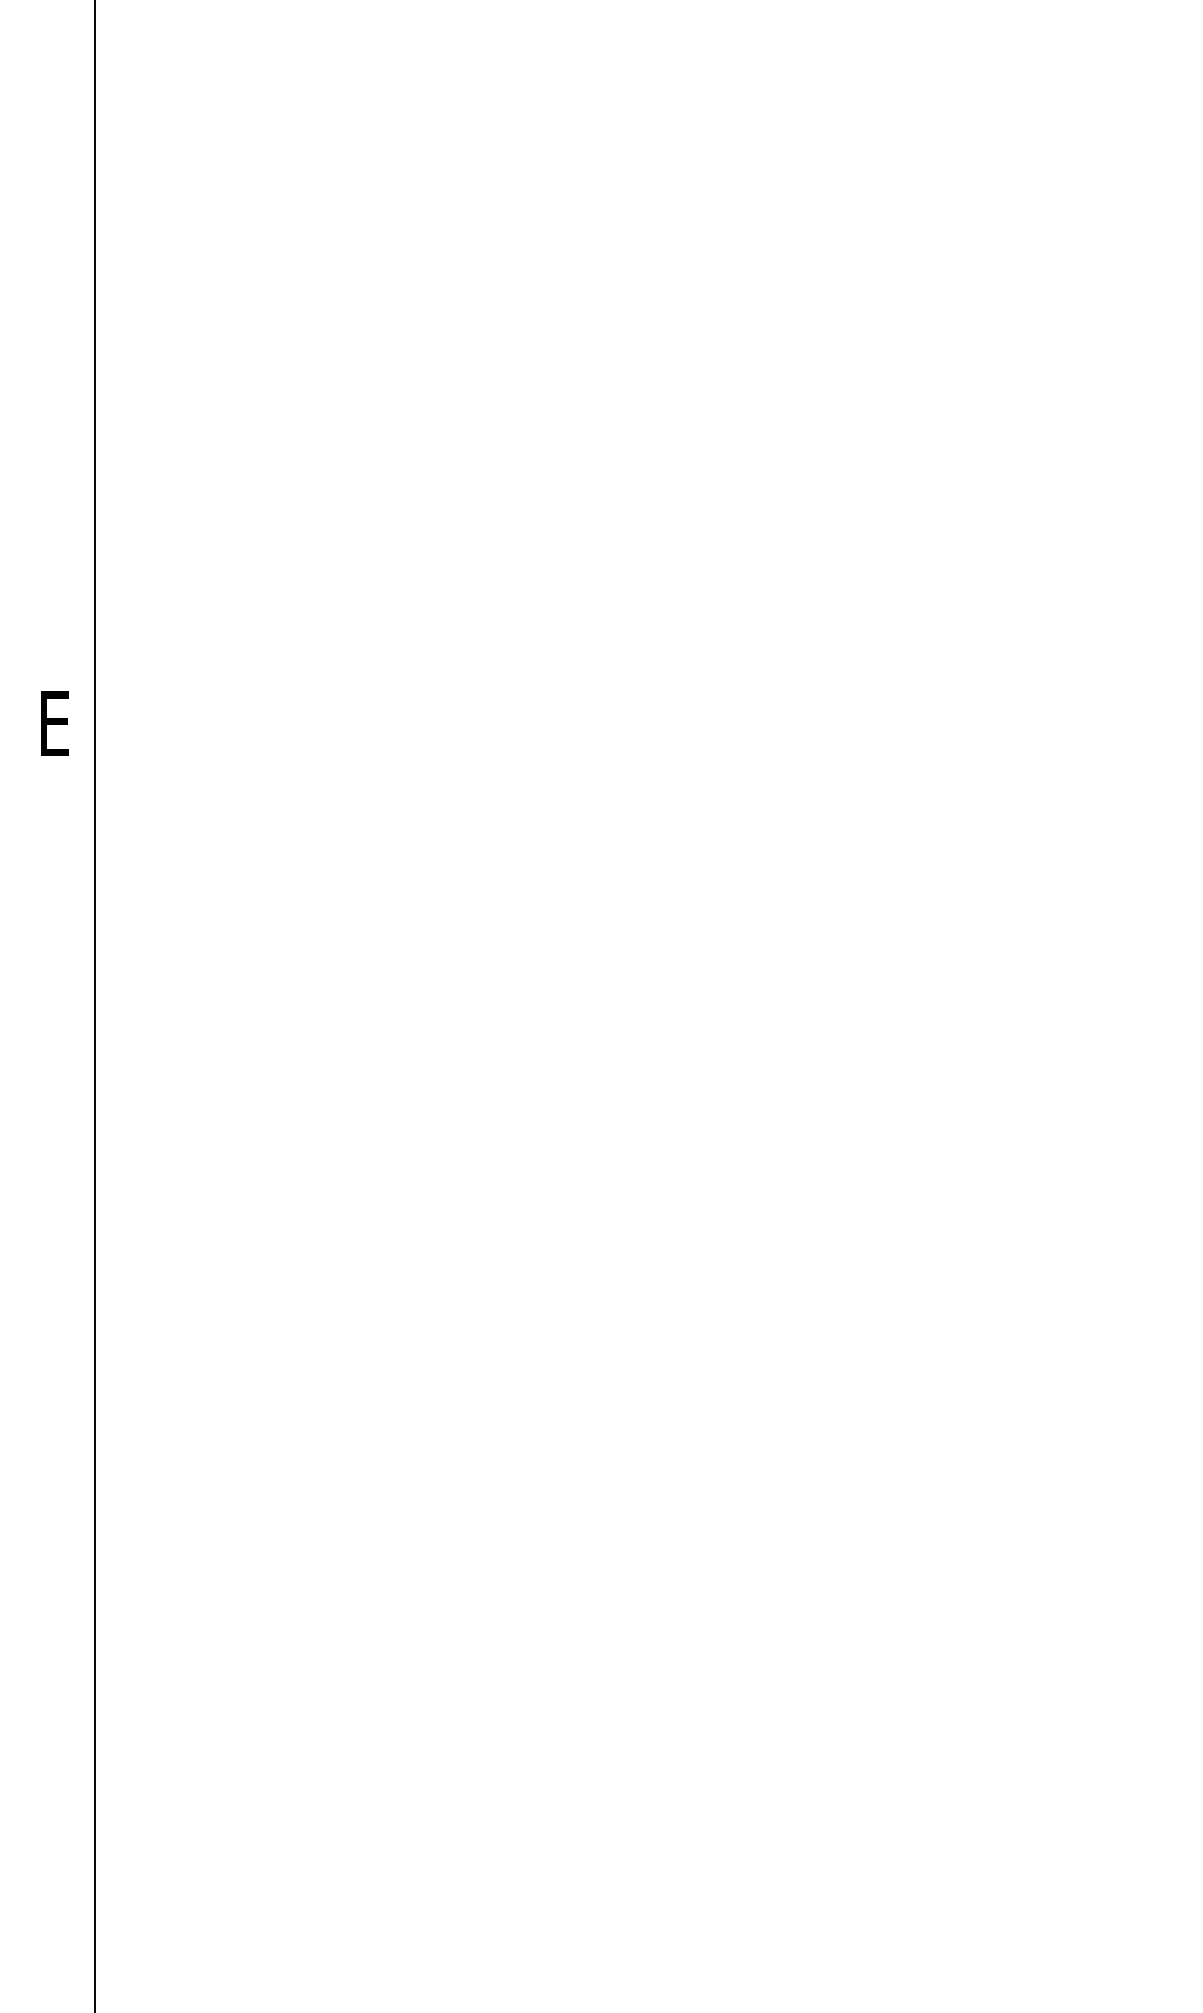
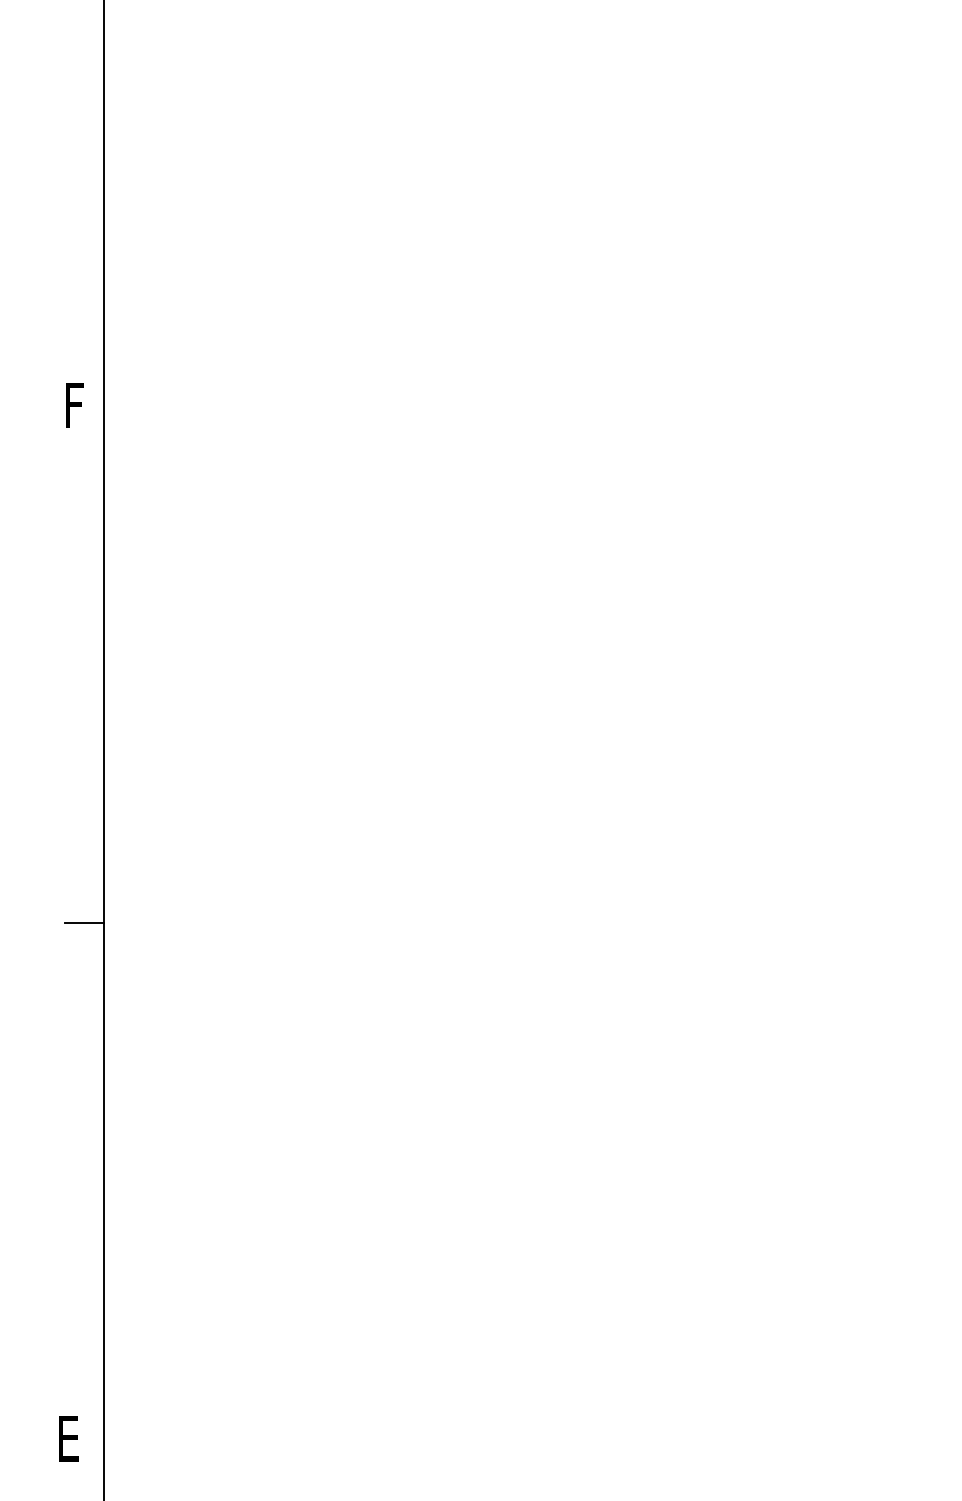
text: (57, 723) -> (77, 405), E -> F
line: (65, 1463) -> (83, 923), added

